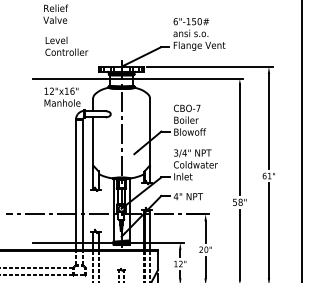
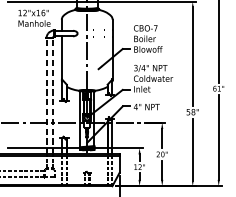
line: (76, 184) -> (46, 96), solid -> dashed
line: (82, 184) -> (52, 96), solid -> dashed

